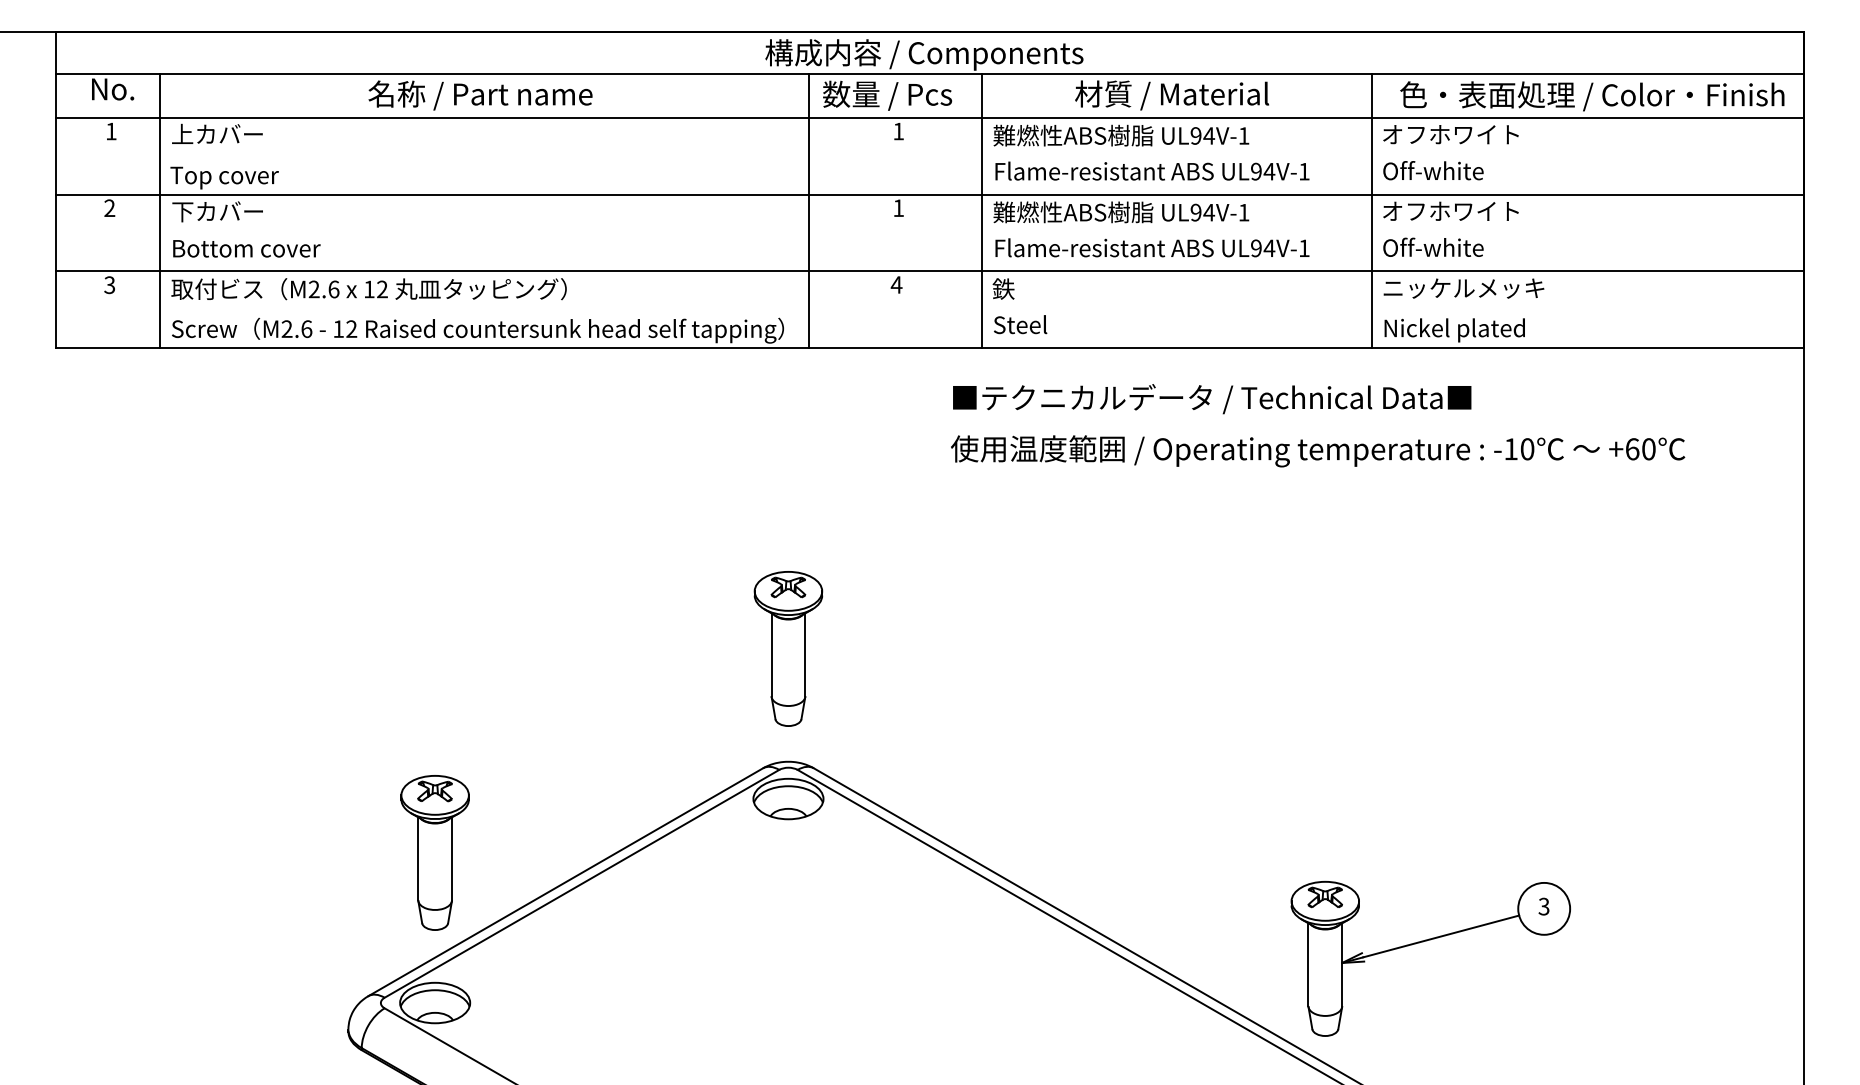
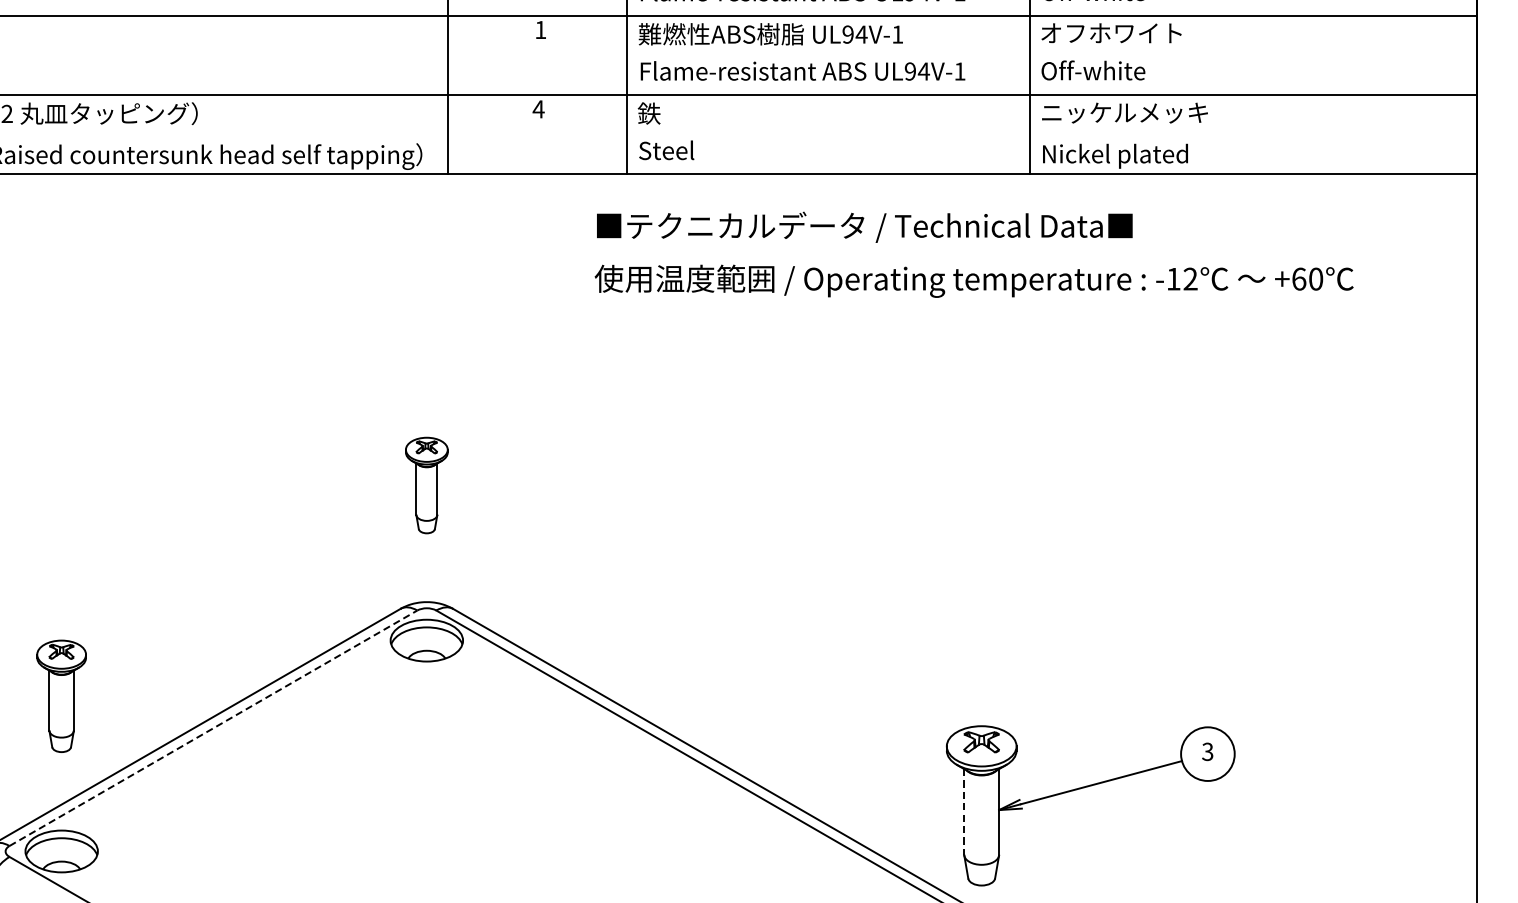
text: (1527, 449) -> (1190, 279), -10 -> -12
part: (788, 648) -> (426, 485), size x0.6
part: (434, 852) -> (61, 695), size x0.7
line: (581, 883) -> (212, 727), solid -> dashed
line: (1308, 965) -> (964, 812), solid -> dashed

